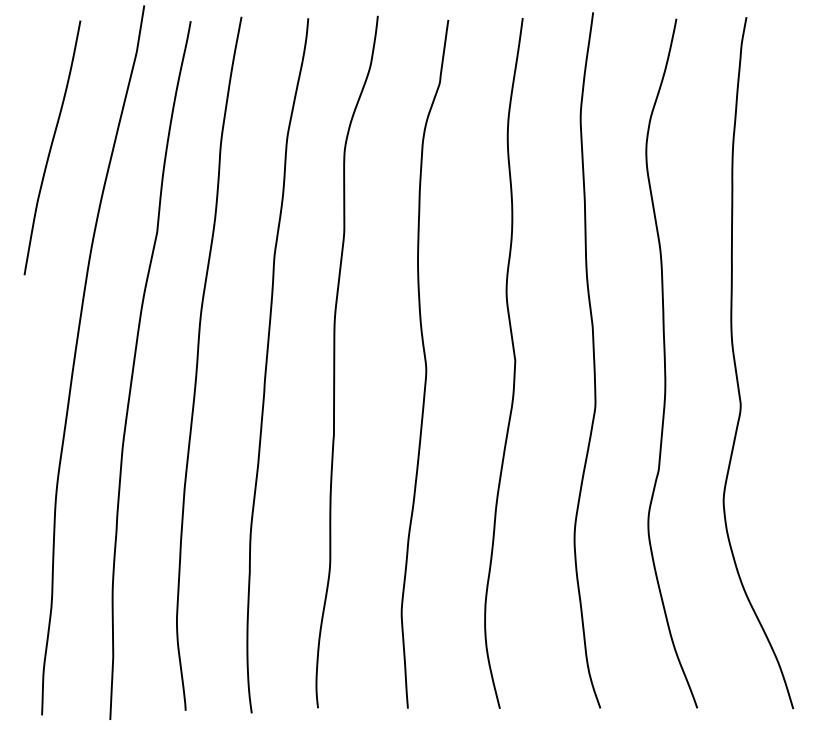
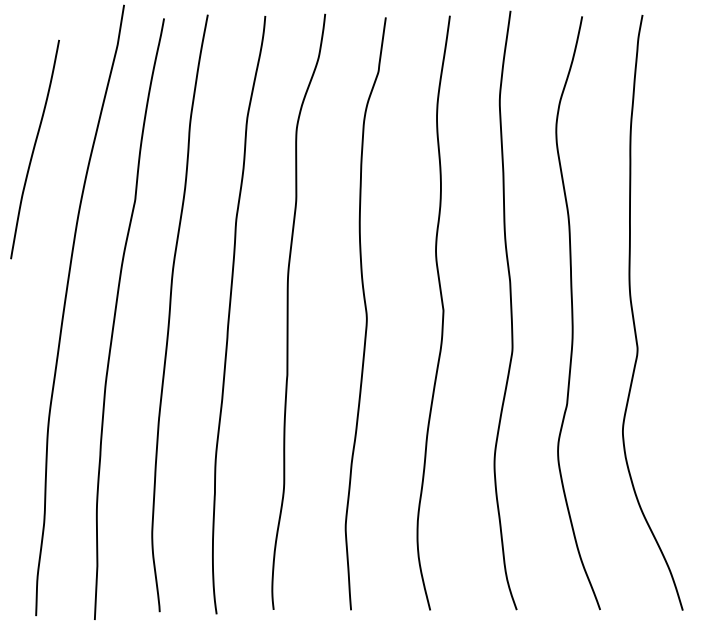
curve: (51, 147) -> (34, 149), moved

